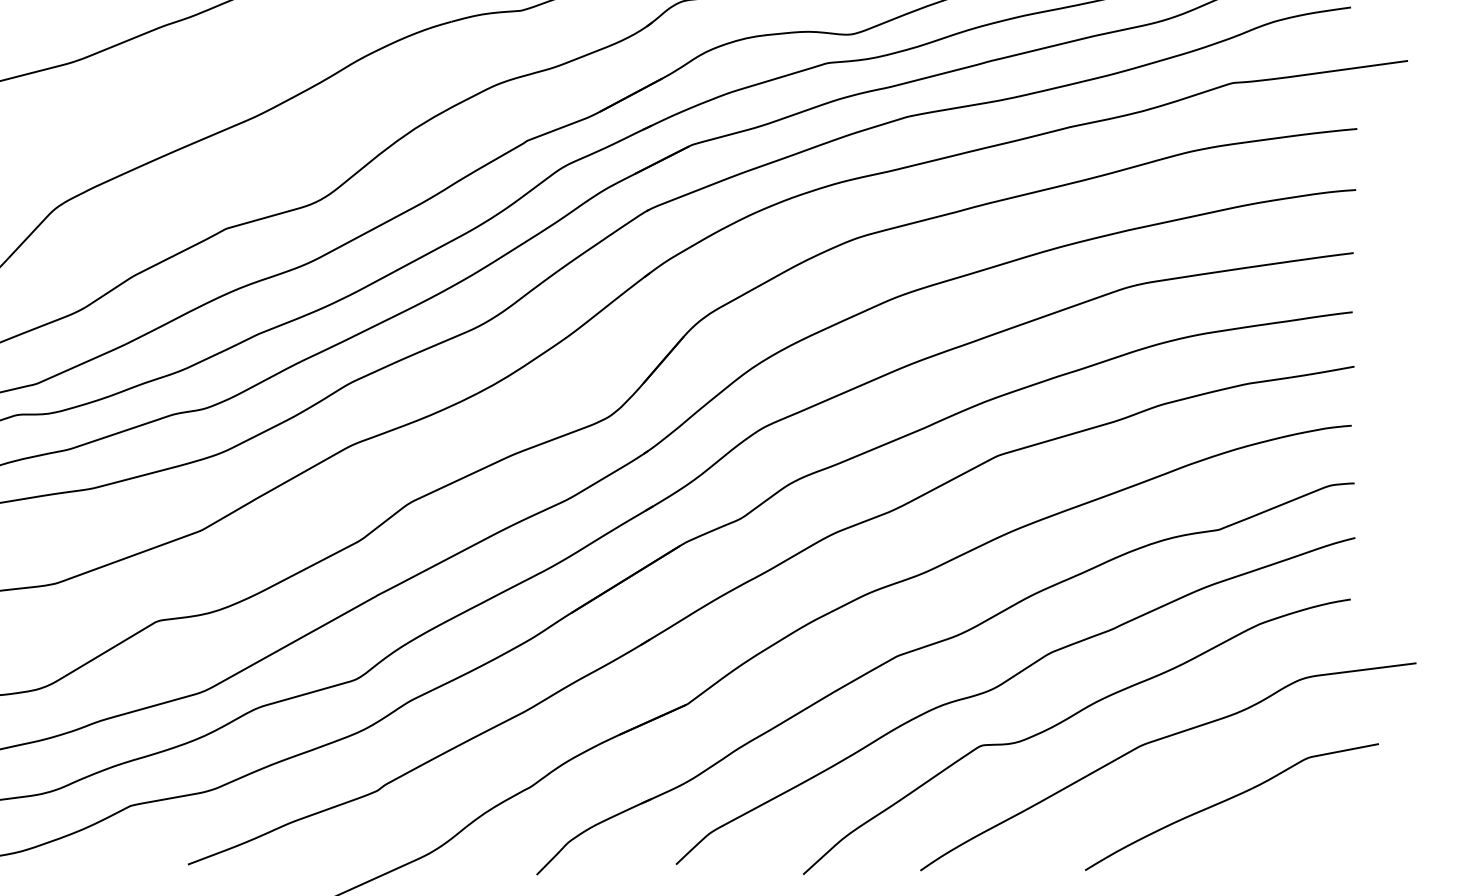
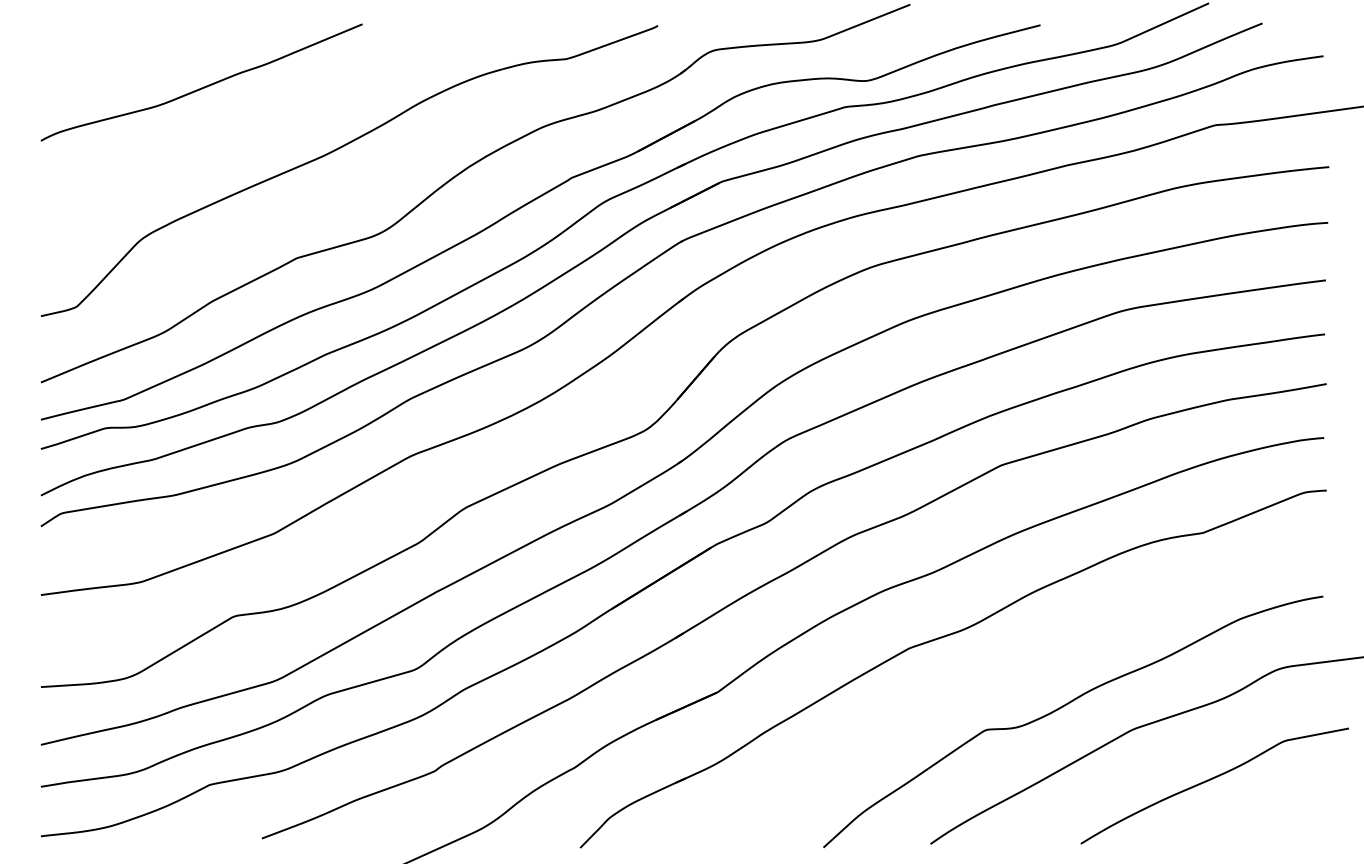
curve: (1004, 683) -> (1007, 673), removed

